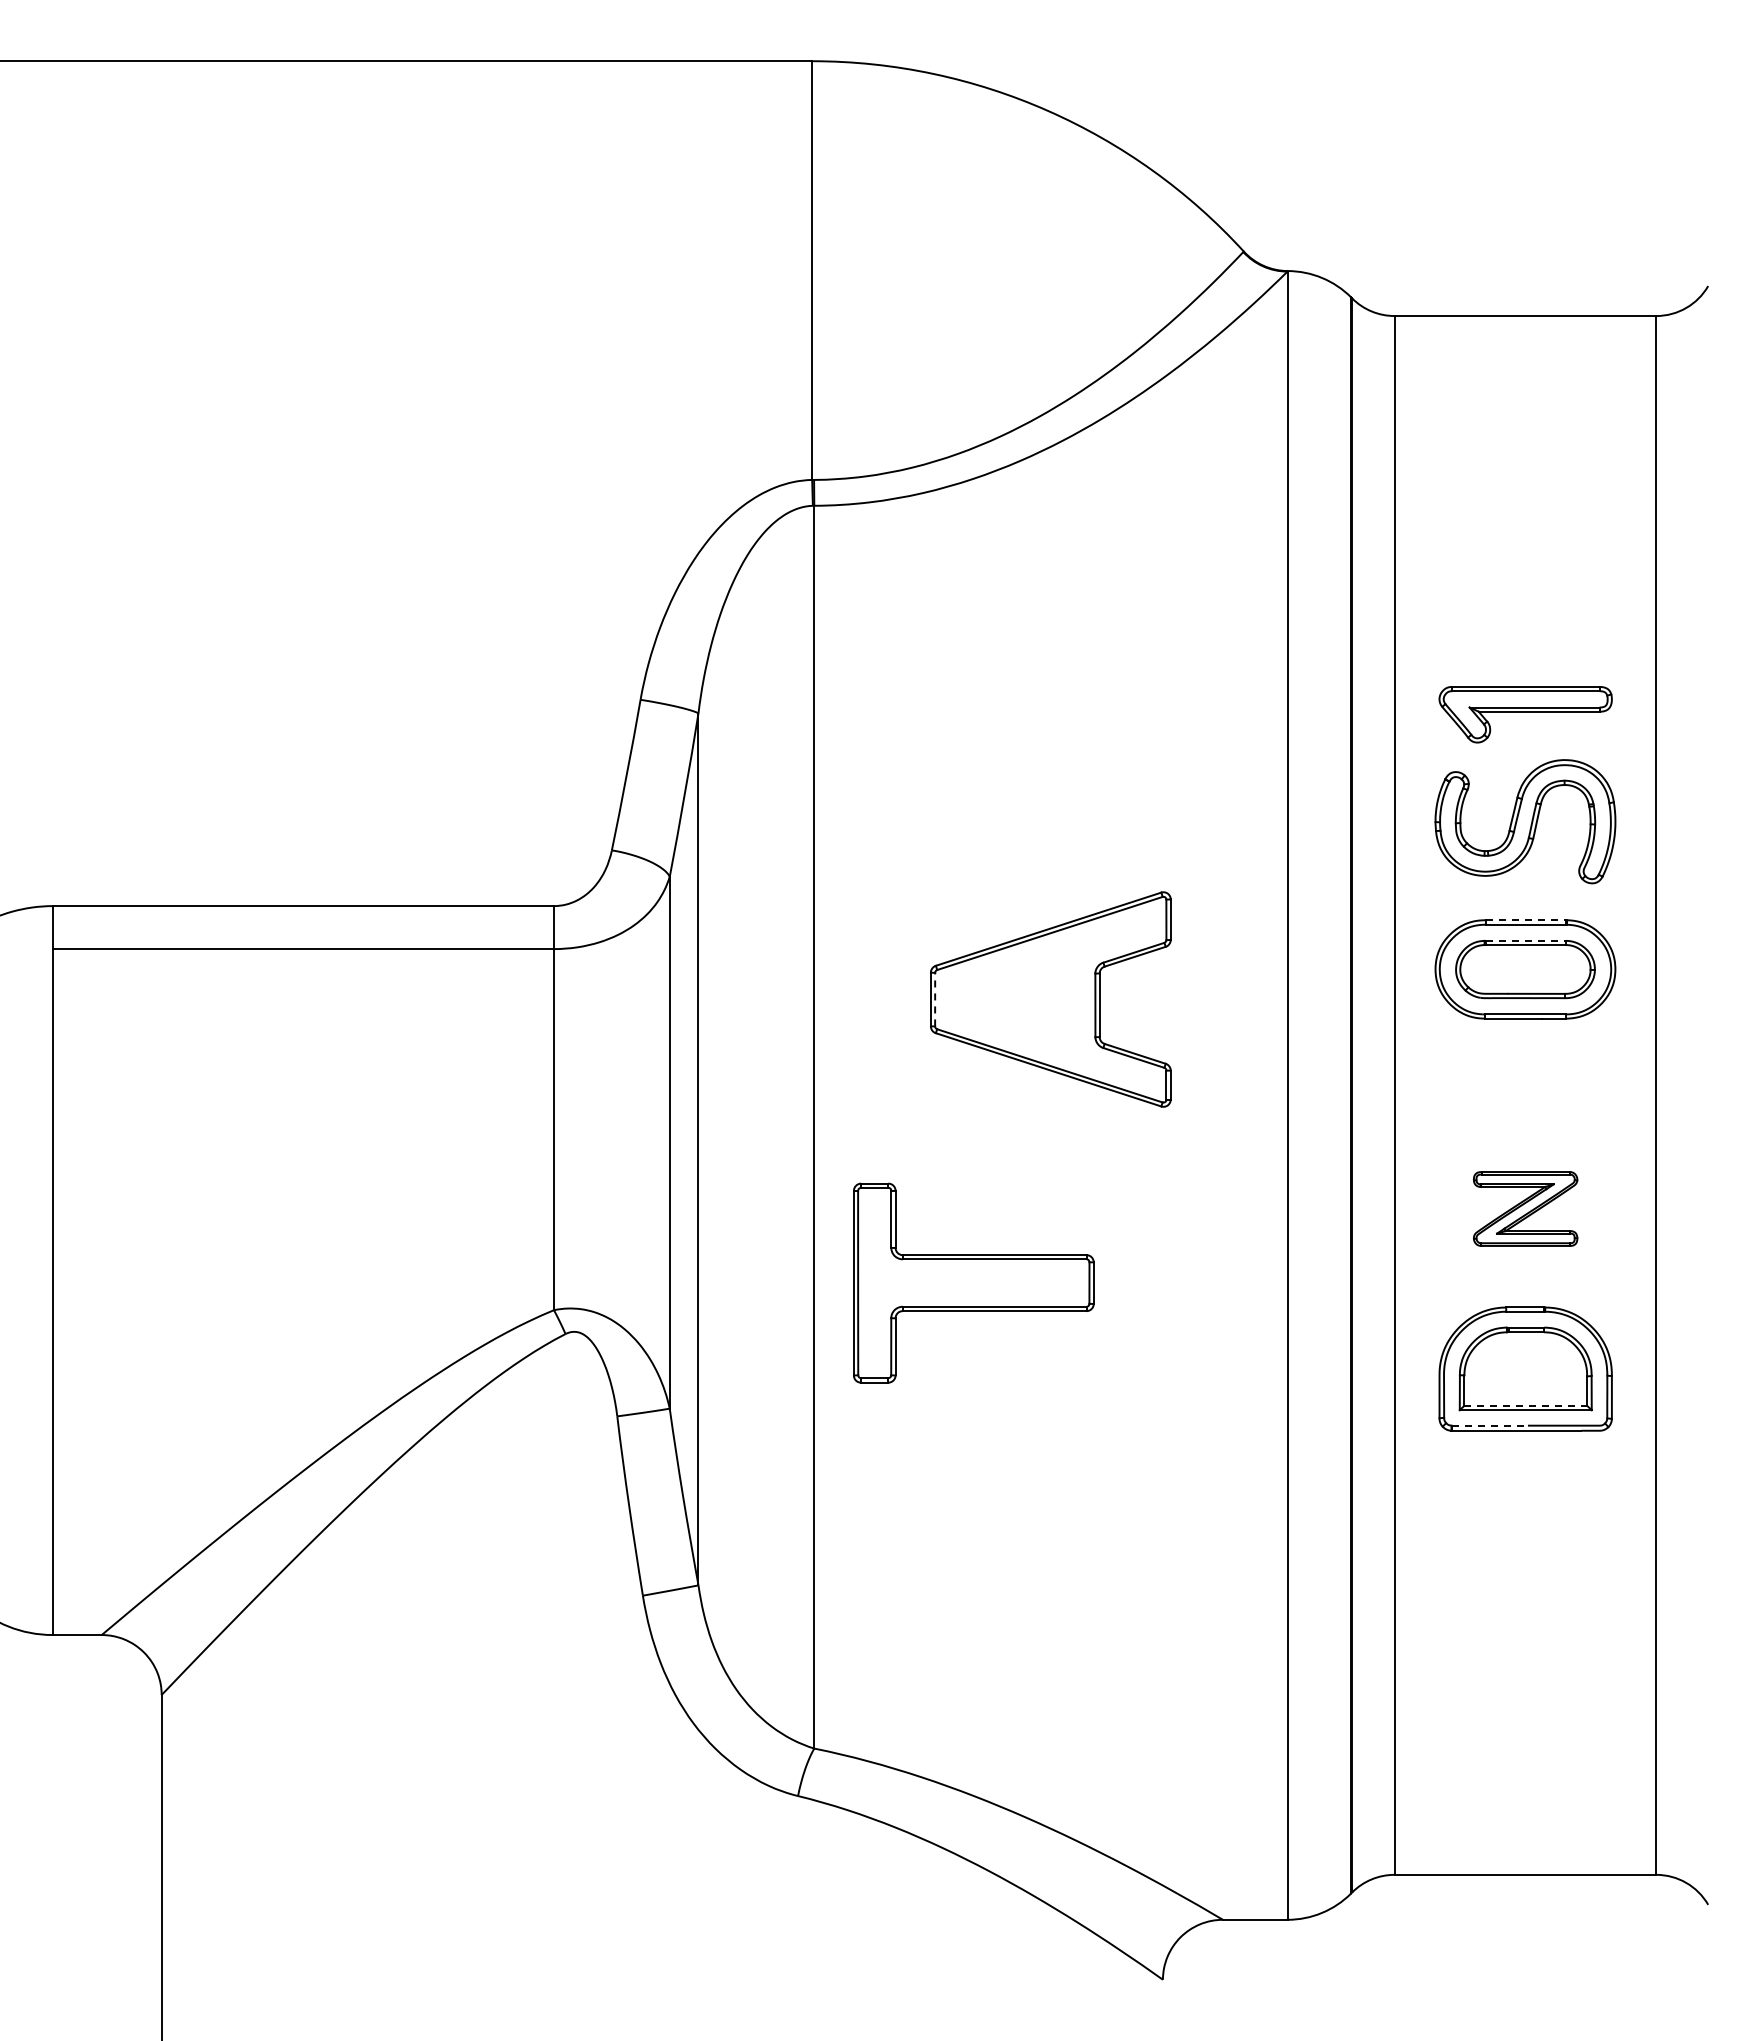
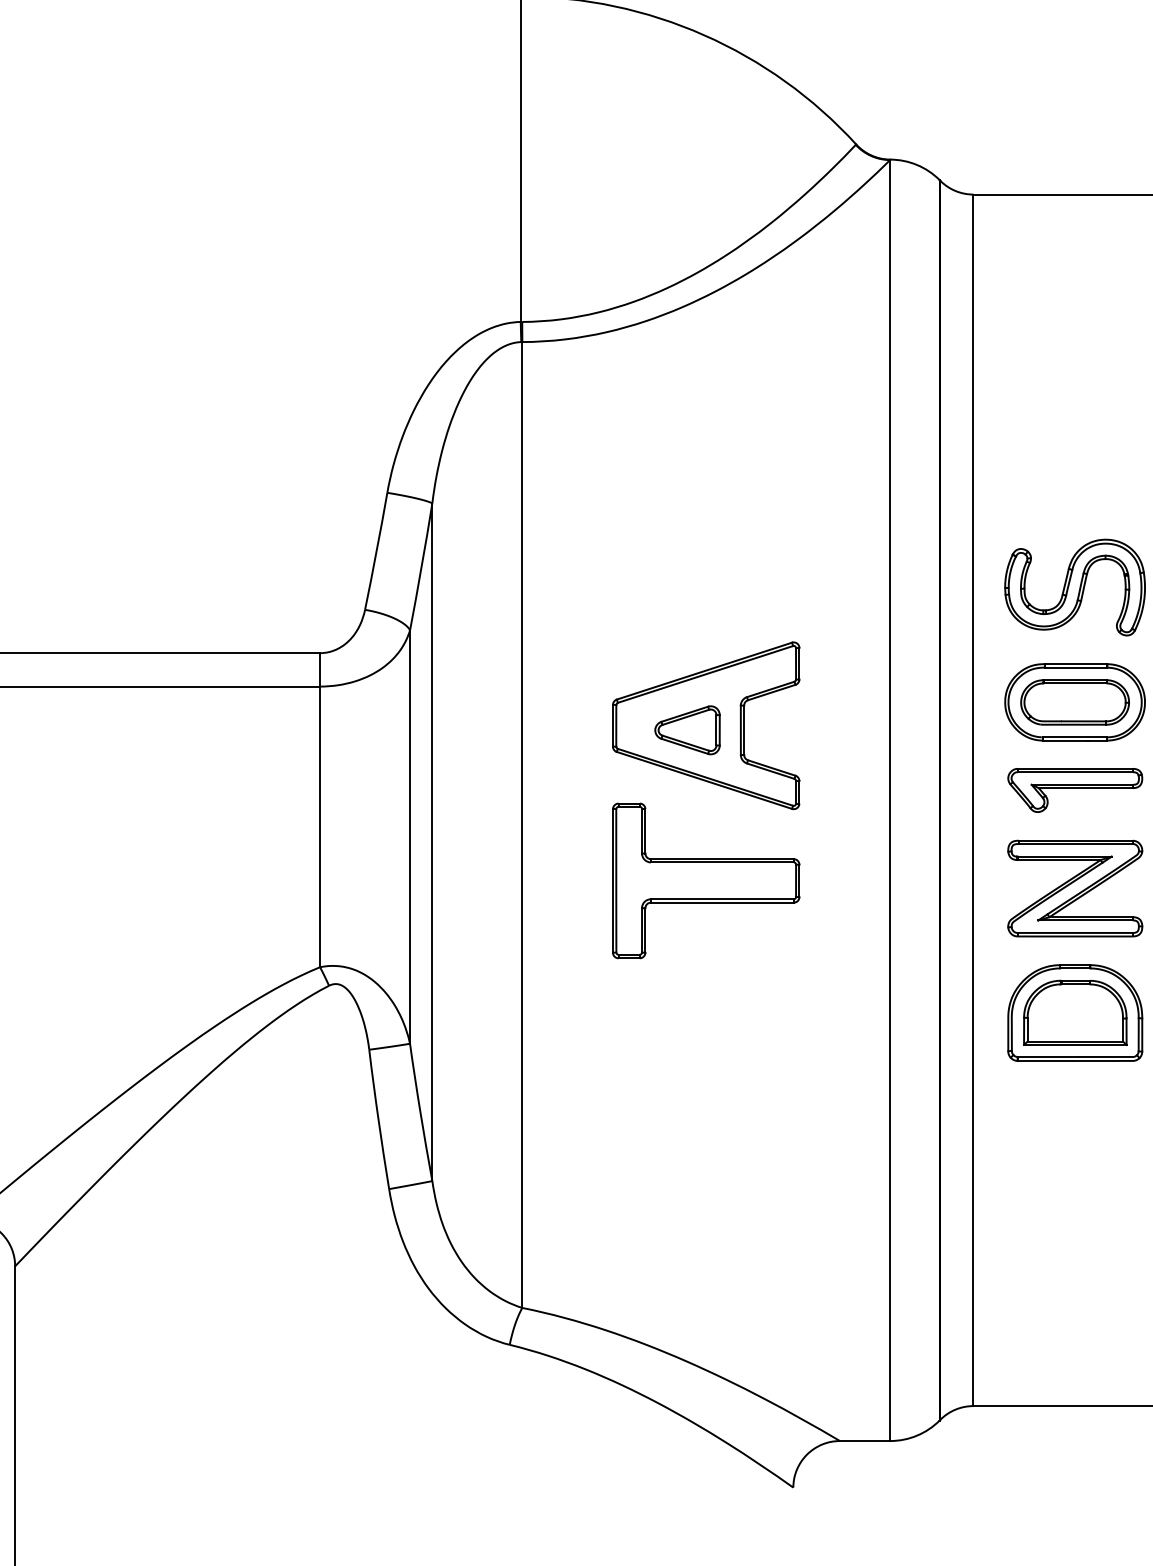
part: (1525, 714) -> (1075, 790), moved
line: (1526, 920) -> (1075, 664), dashed -> solid
line: (1526, 940) -> (1075, 679), dashed -> solid
line: (935, 999) -> (616, 725), dashed -> solid
part: (1026, 1005) -> (687, 730), added
part: (1525, 1208) -> (1075, 888), size x1.67
part: (973, 1282) -> (705, 880), moved
line: (1526, 1405) -> (1075, 1041), dashed -> solid
line: (1490, 1425) -> (1047, 1056), dashed -> solid

